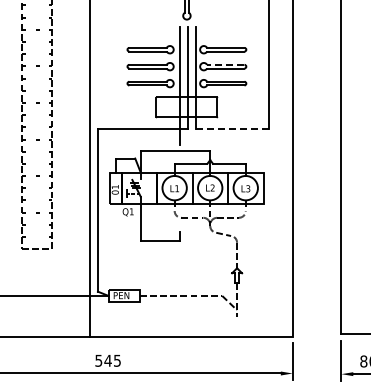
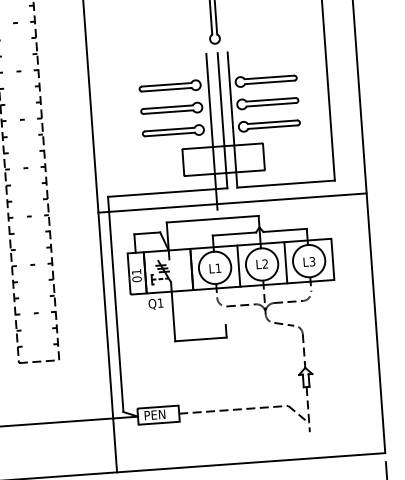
line: (225, 64) -> (270, 99), dashed -> solid
line: (232, 128) -> (285, 183), dashed -> solid
line: (190, 140) -> (231, 203), added

